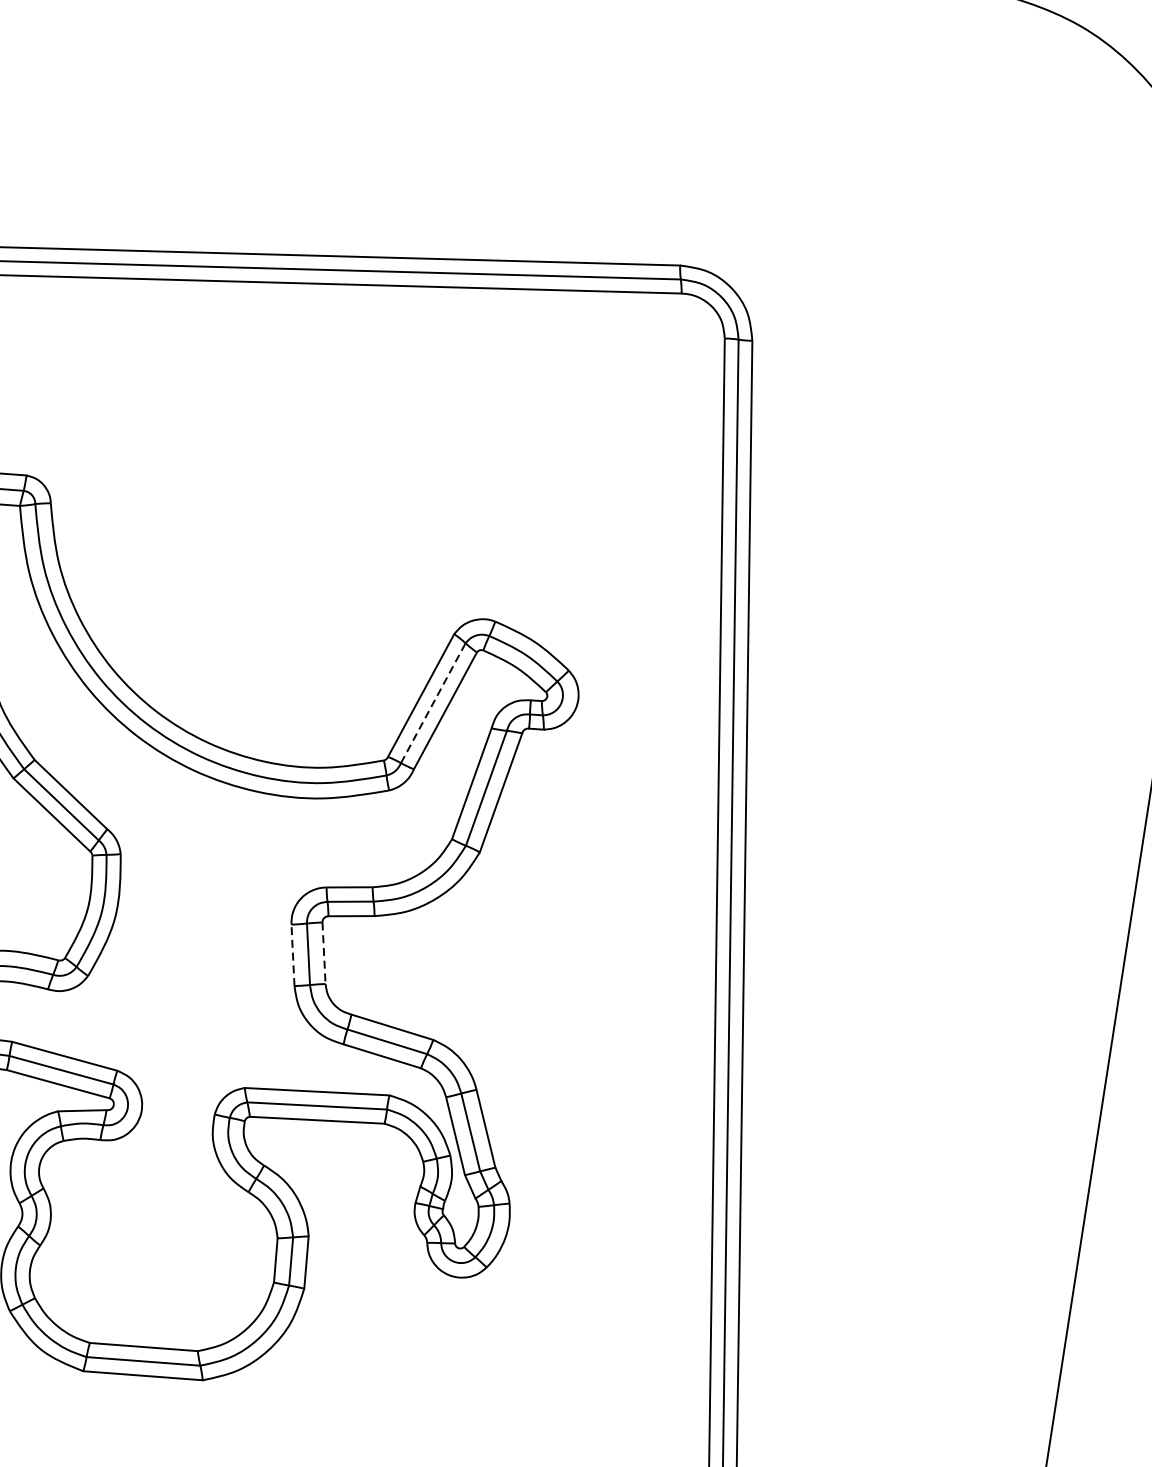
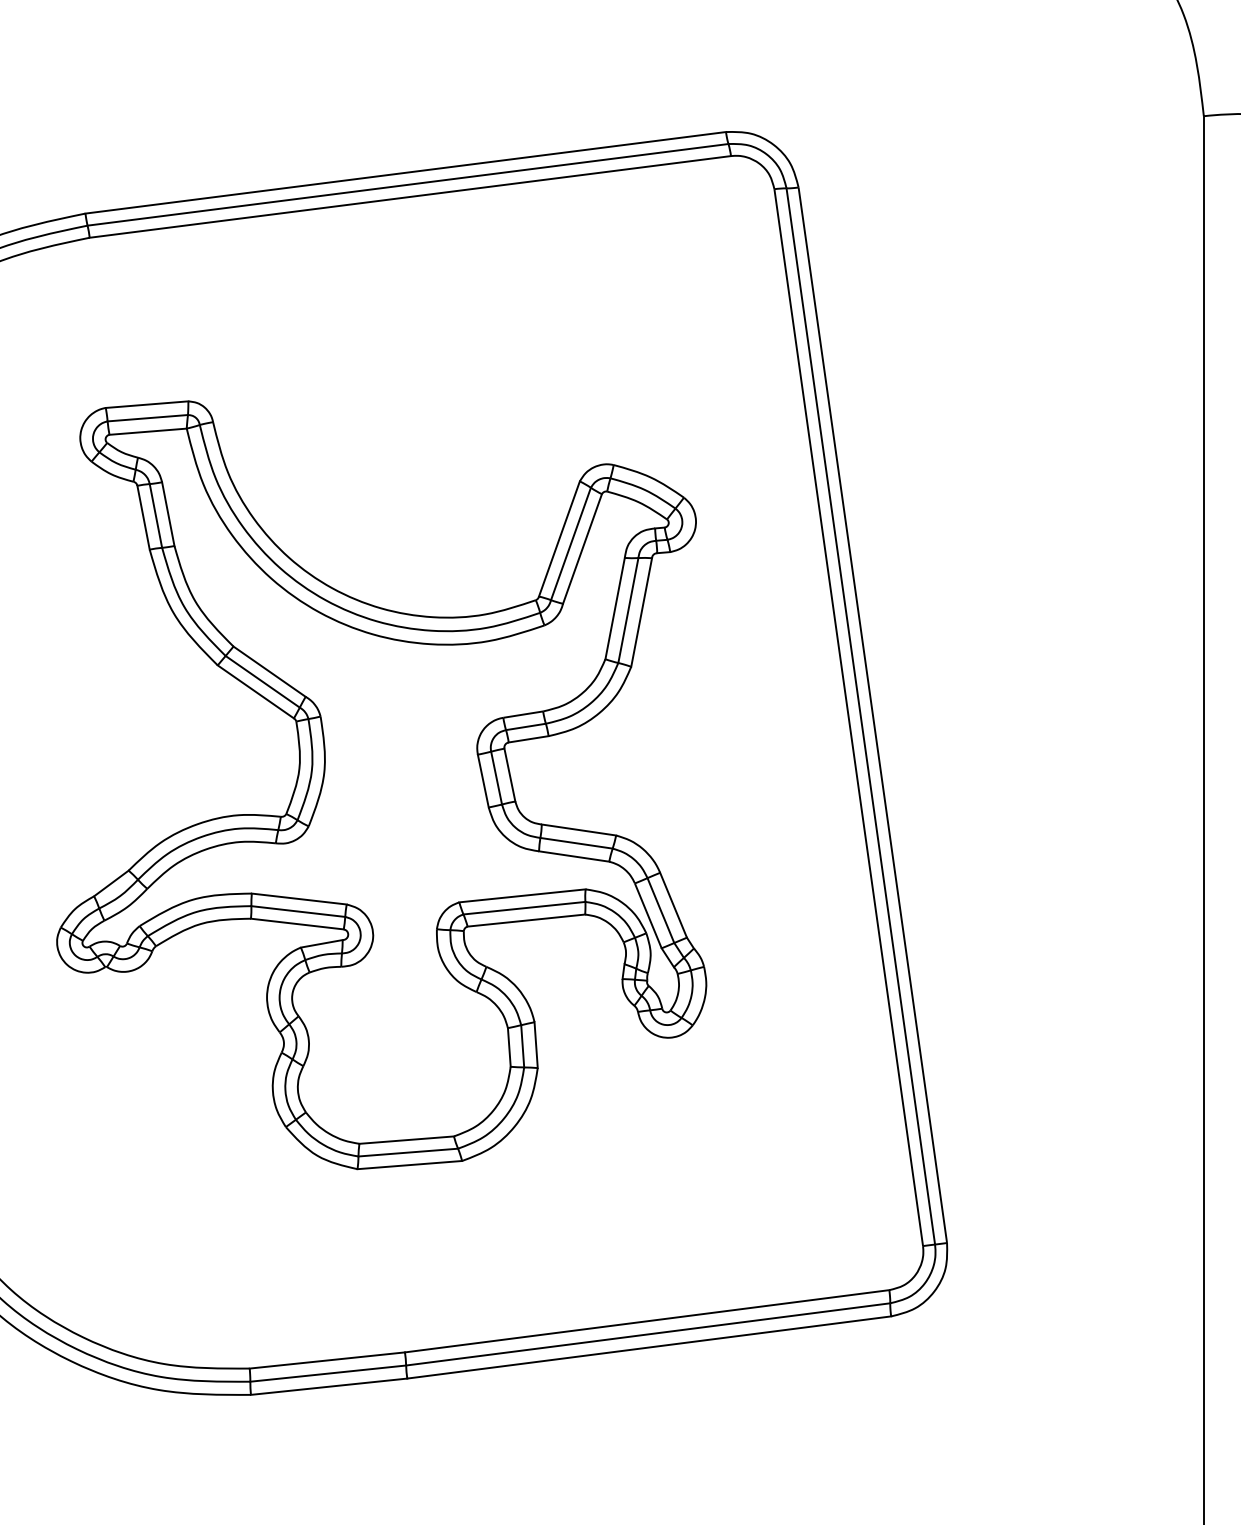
line: (432, 703) -> (570, 544), dashed -> solid
line: (323, 953) -> (509, 775), dashed -> solid
line: (293, 955) -> (483, 781), dashed -> solid

